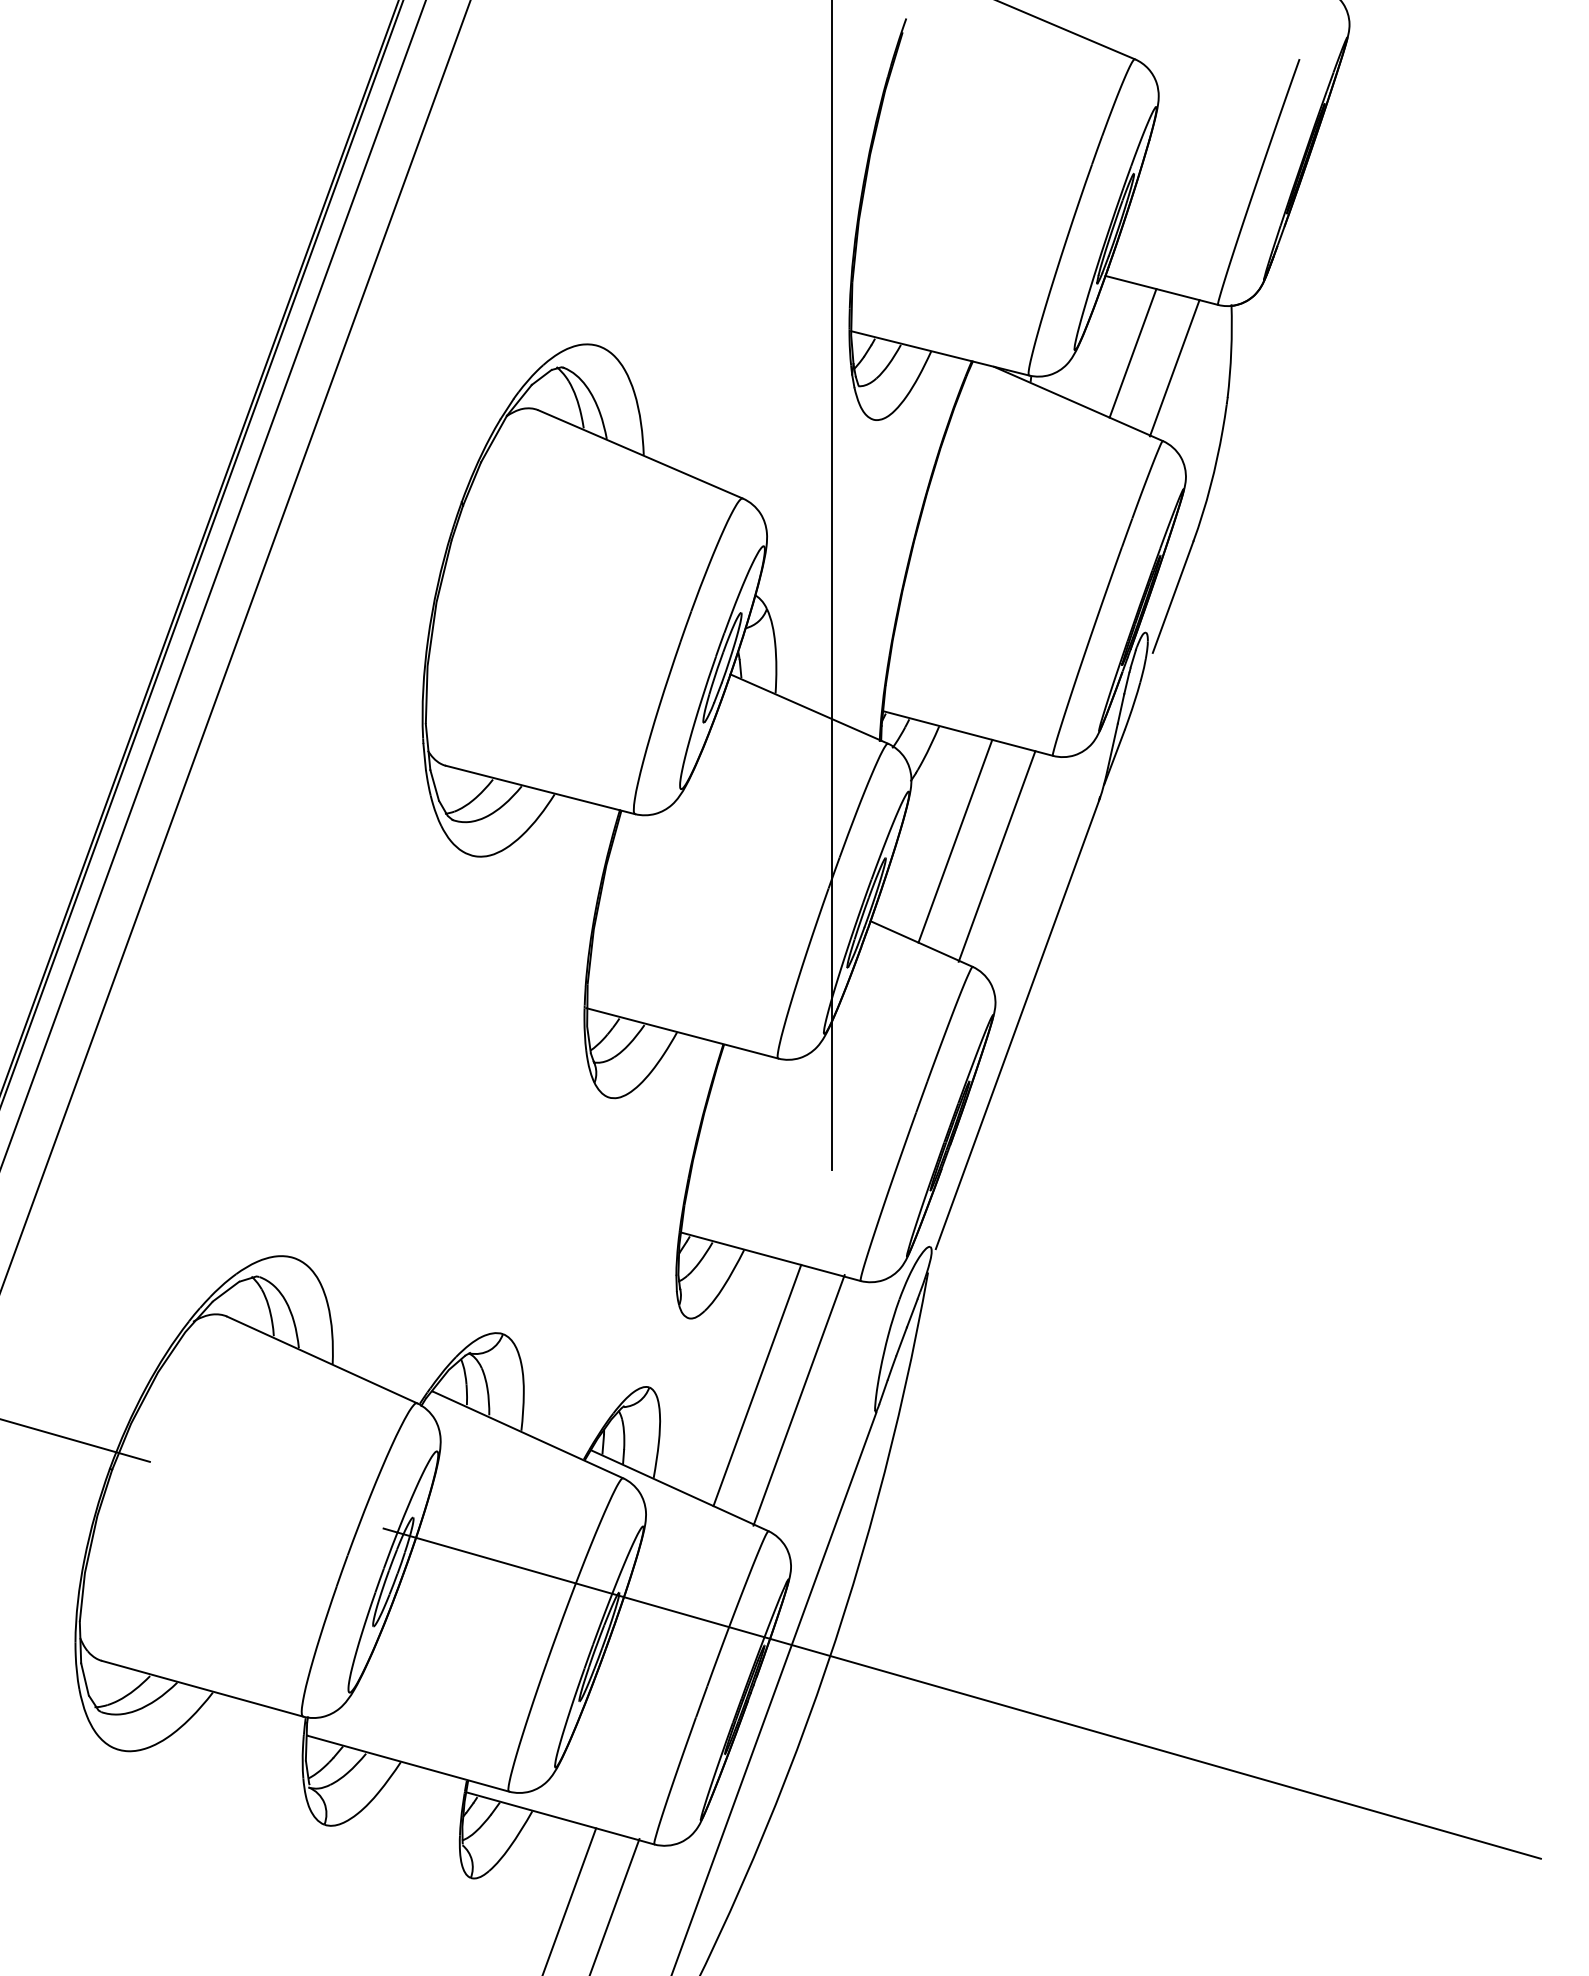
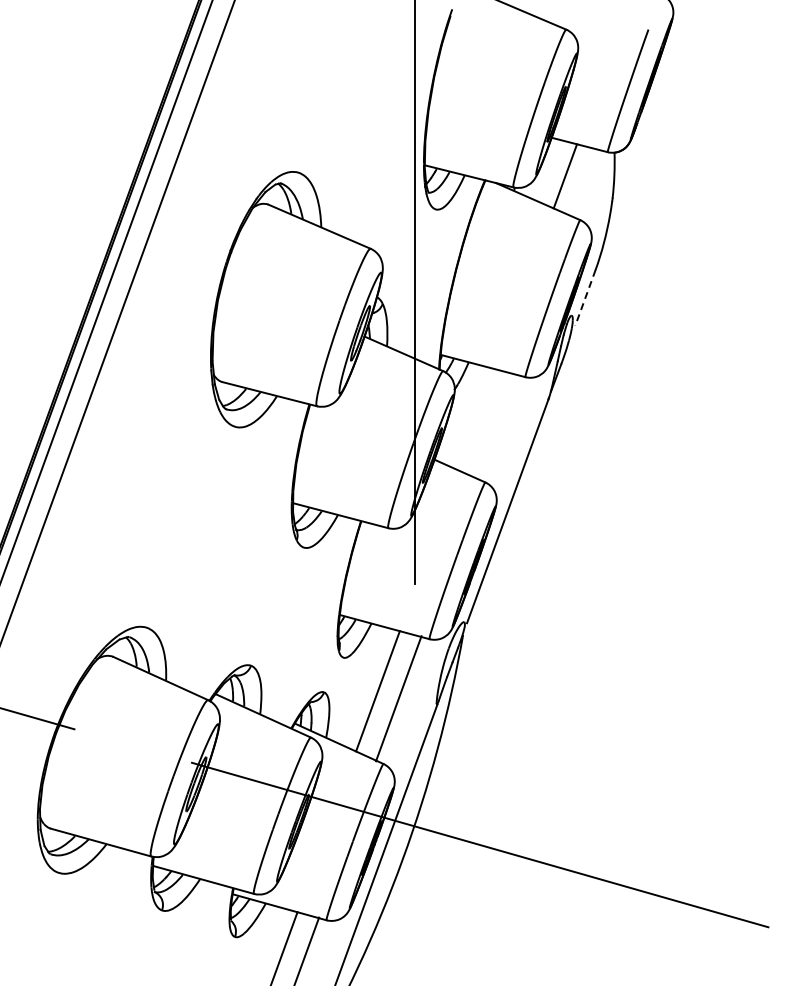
line: (1173, 367) -> (585, 183), removed
line: (1173, 596) -> (585, 297), solid -> dashed
line: (954, 840) -> (476, 419), removed
line: (996, 854) -> (497, 426), removed

